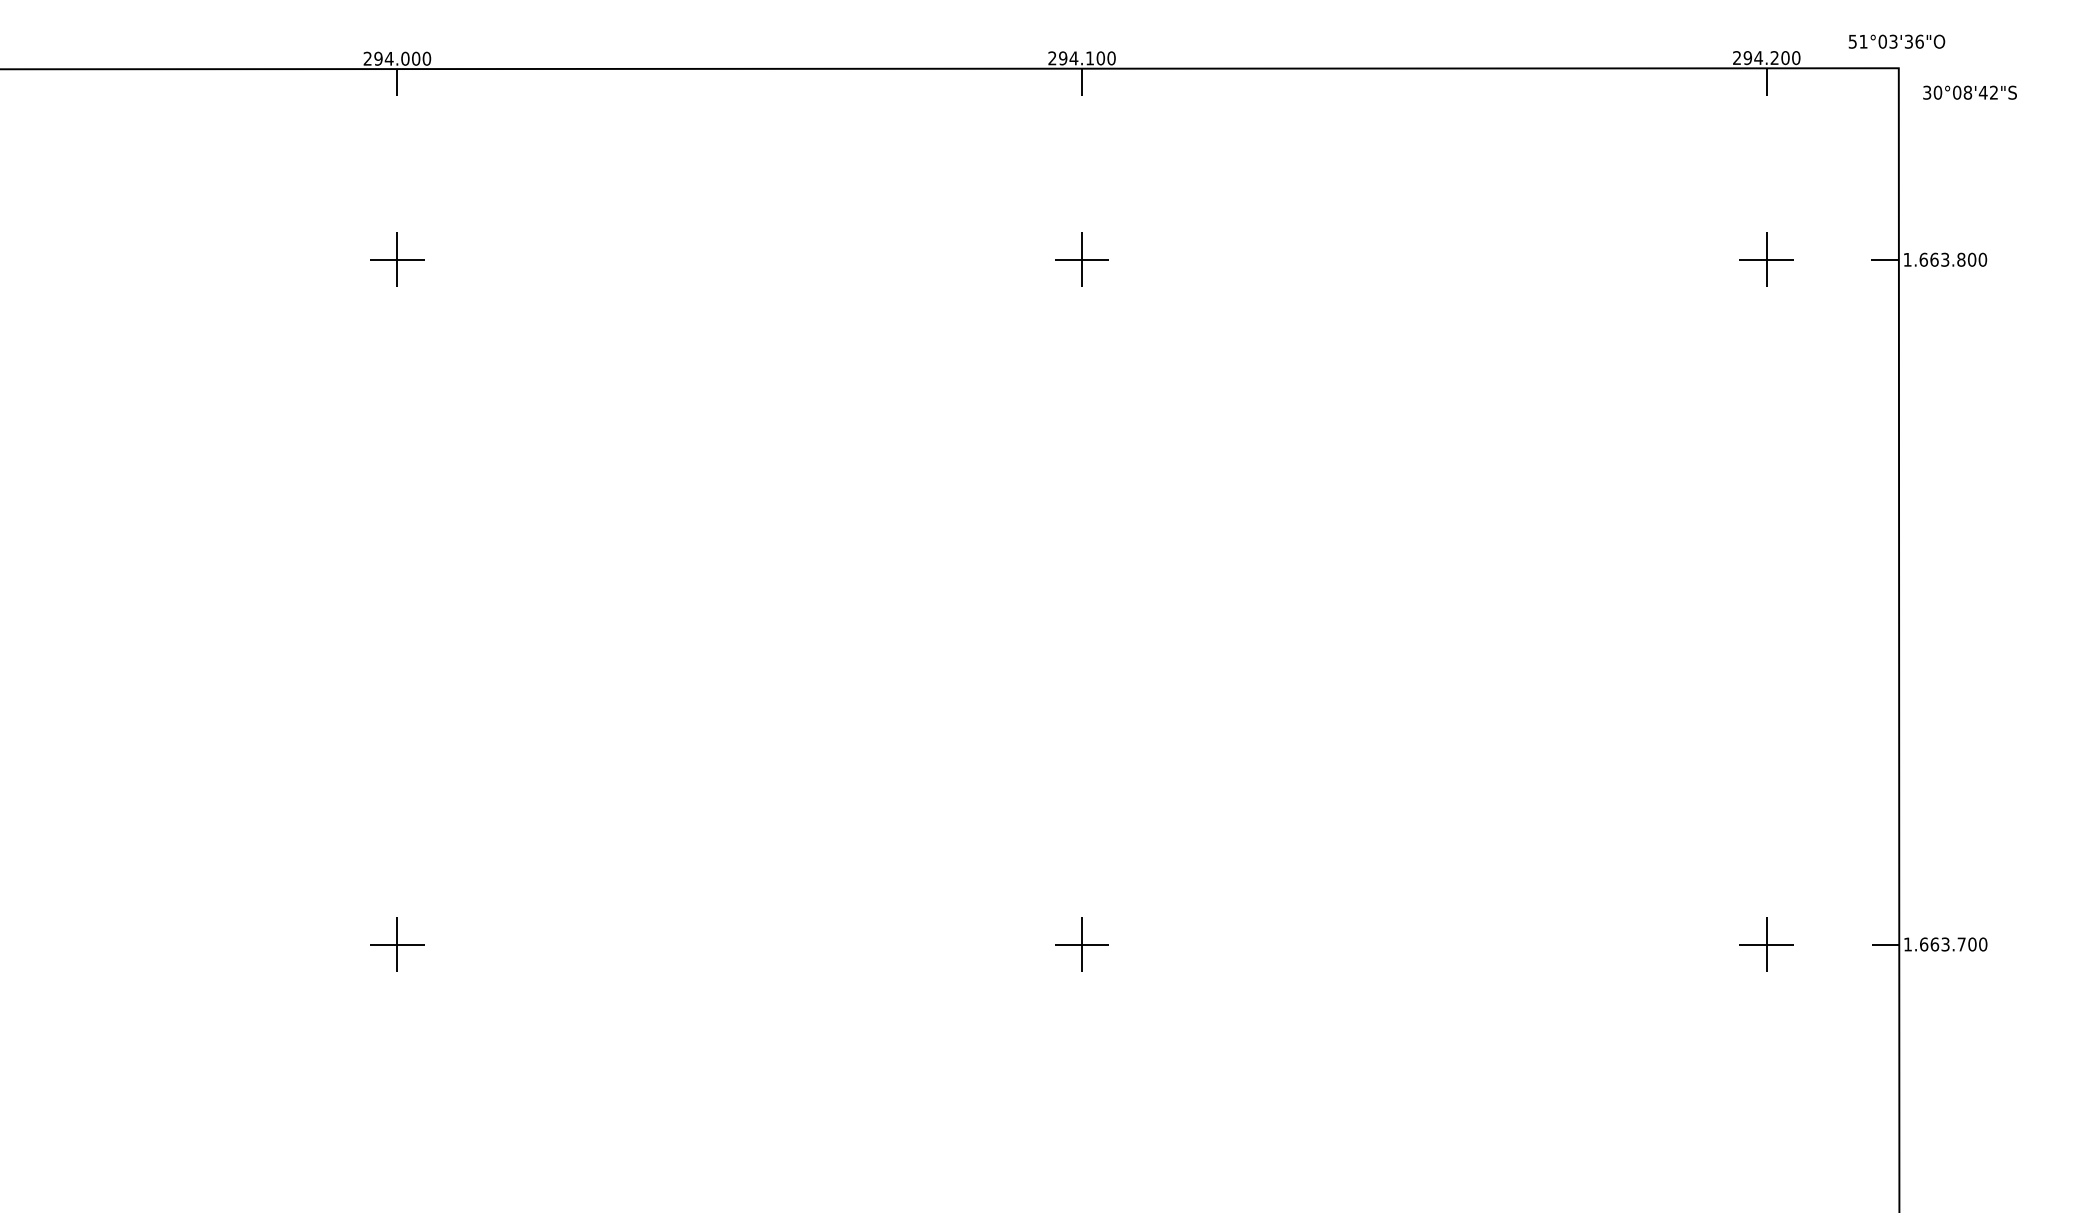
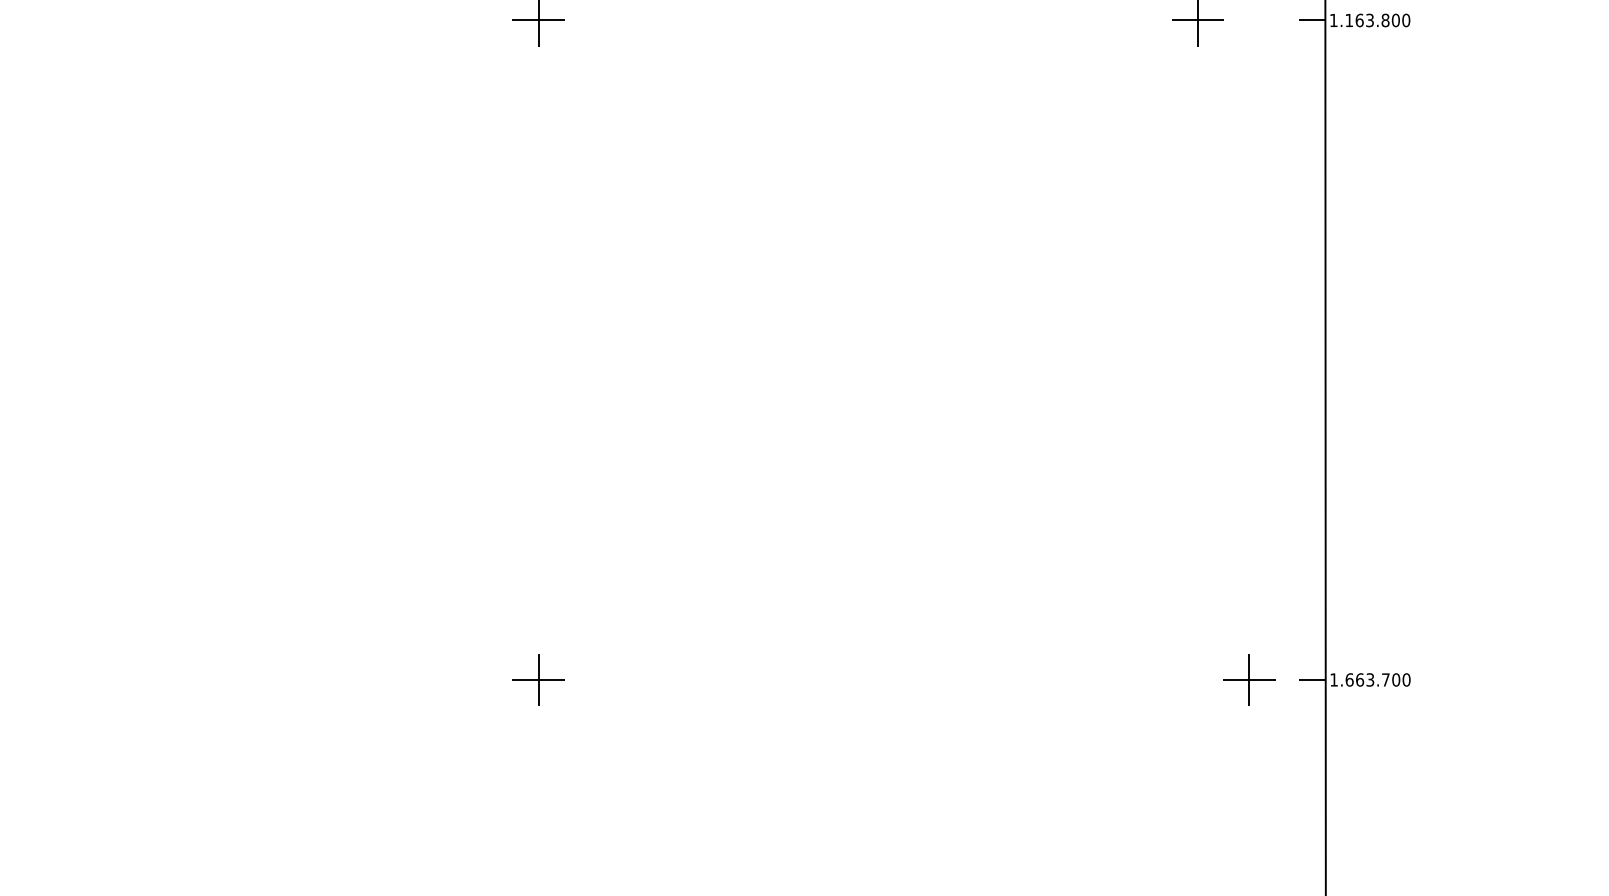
text: (1923, 259) -> (1349, 20), 1.663.800 -> 1.163.800
part: (1766, 944) -> (1248, 679), moved

